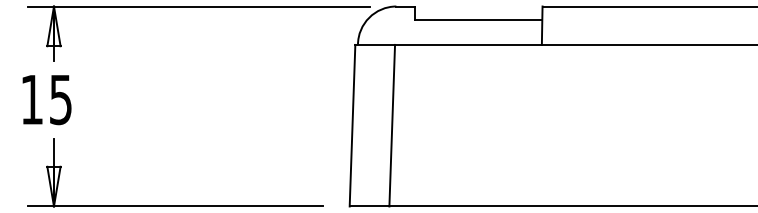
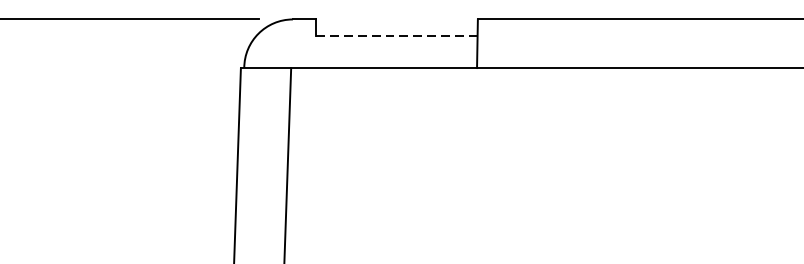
line: (478, 19) -> (396, 35), solid -> dashed

